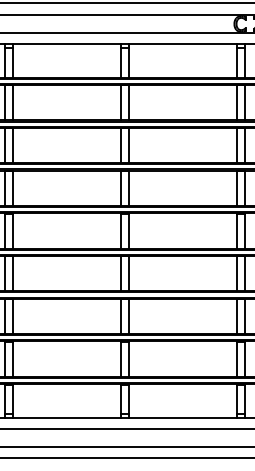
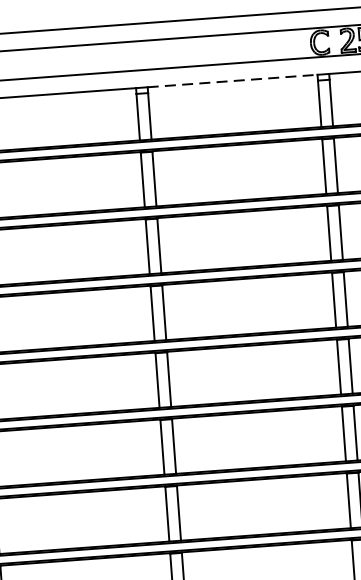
line: (183, 44) -> (233, 81), solid -> dashed

